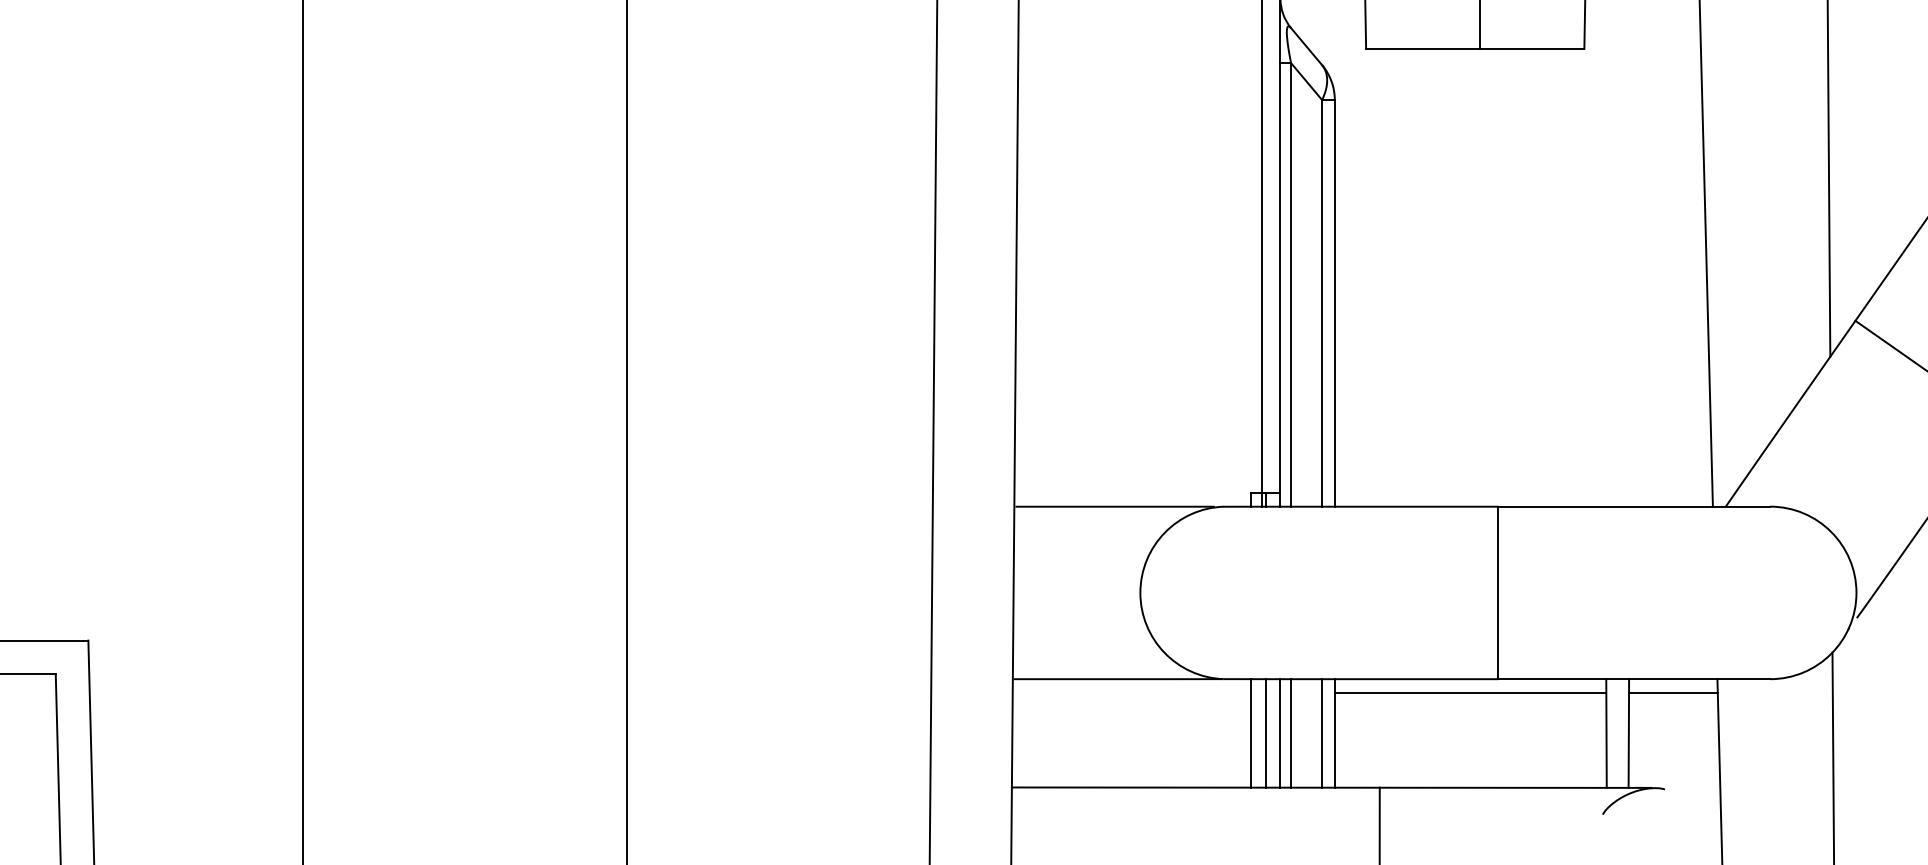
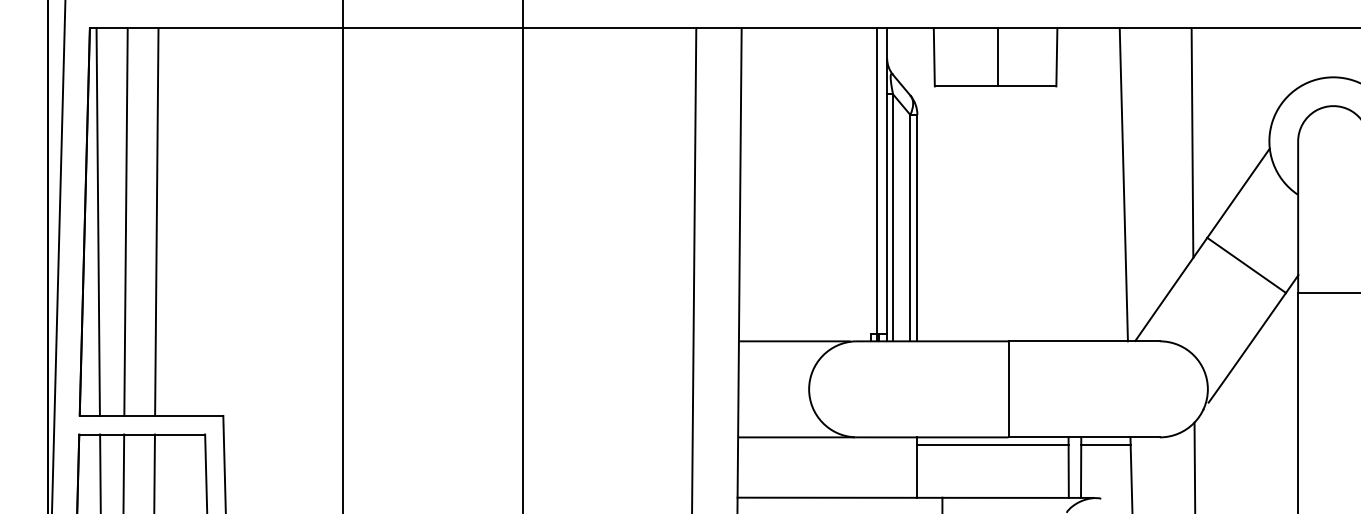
line: (1252, 733) -> (871, 467), removed
line: (1266, 733) -> (879, 467), removed
line: (1281, 733) -> (887, 467), removed
line: (1291, 733) -> (893, 467), removed
line: (1322, 733) -> (910, 467), removed

